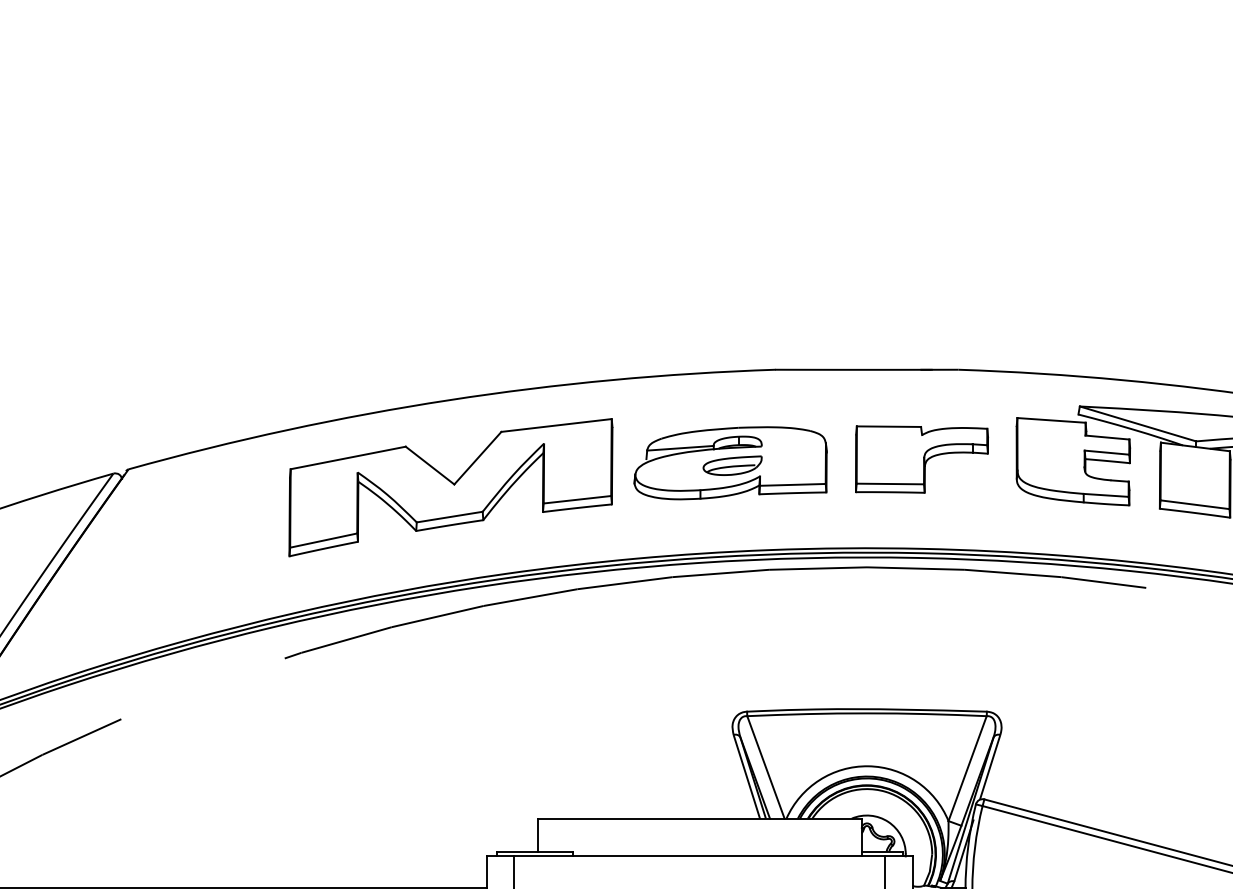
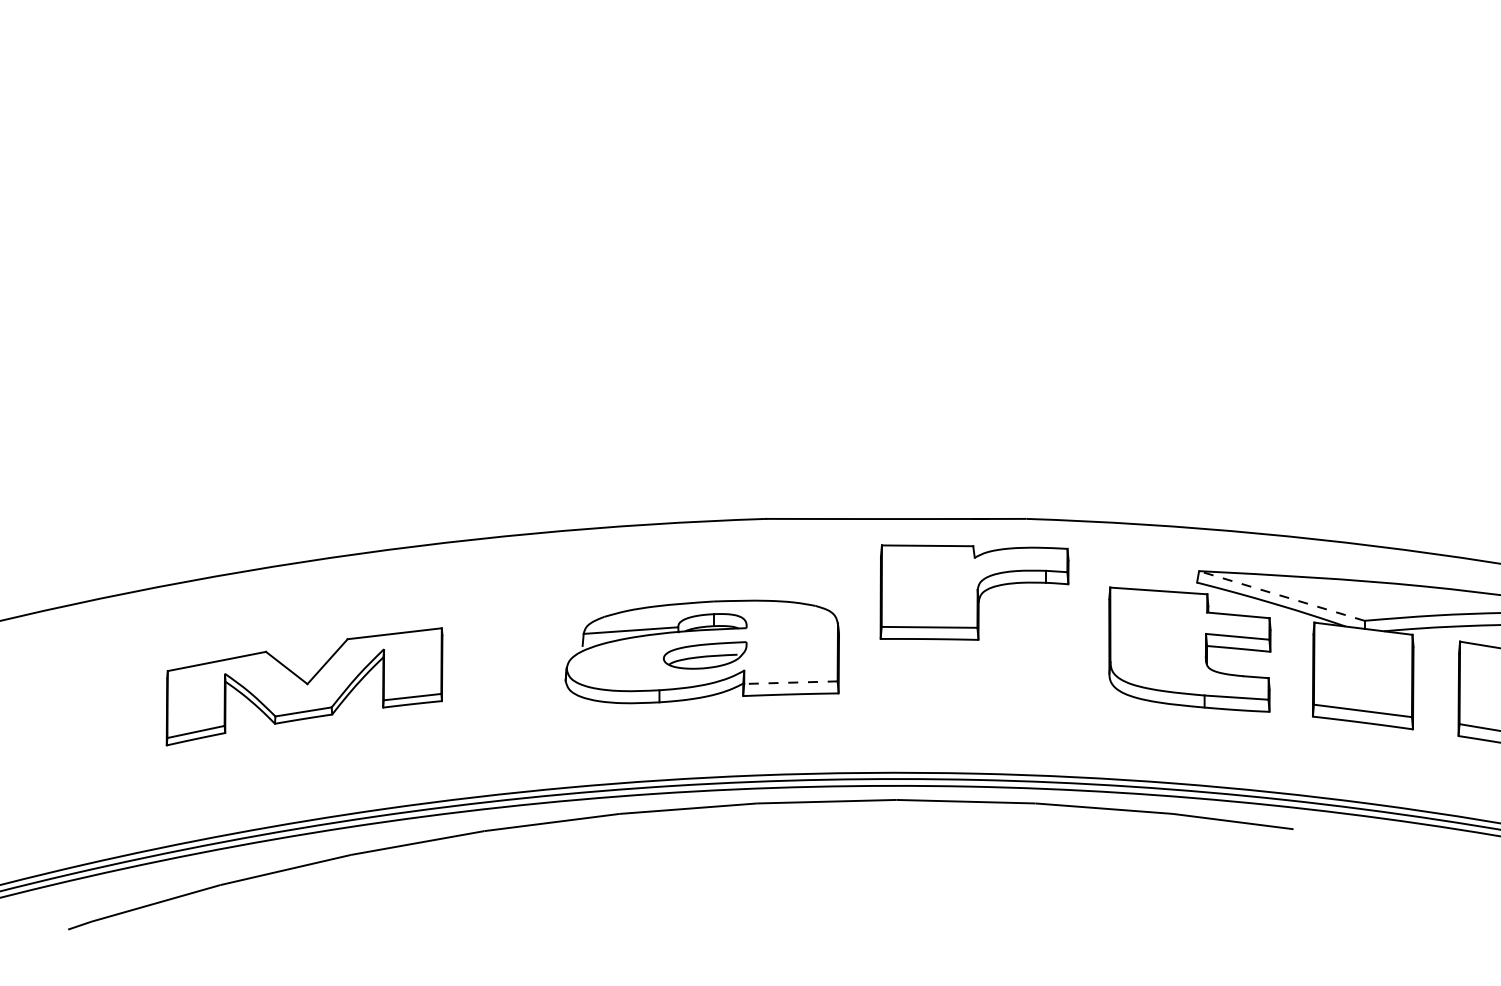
line: (1138, 423) -> (1282, 595), solid -> dashed
part: (921, 459) -> (973, 592), moved
line: (792, 484) -> (790, 682), solid -> dashed
part: (450, 487) -> (303, 686), size x0.6

